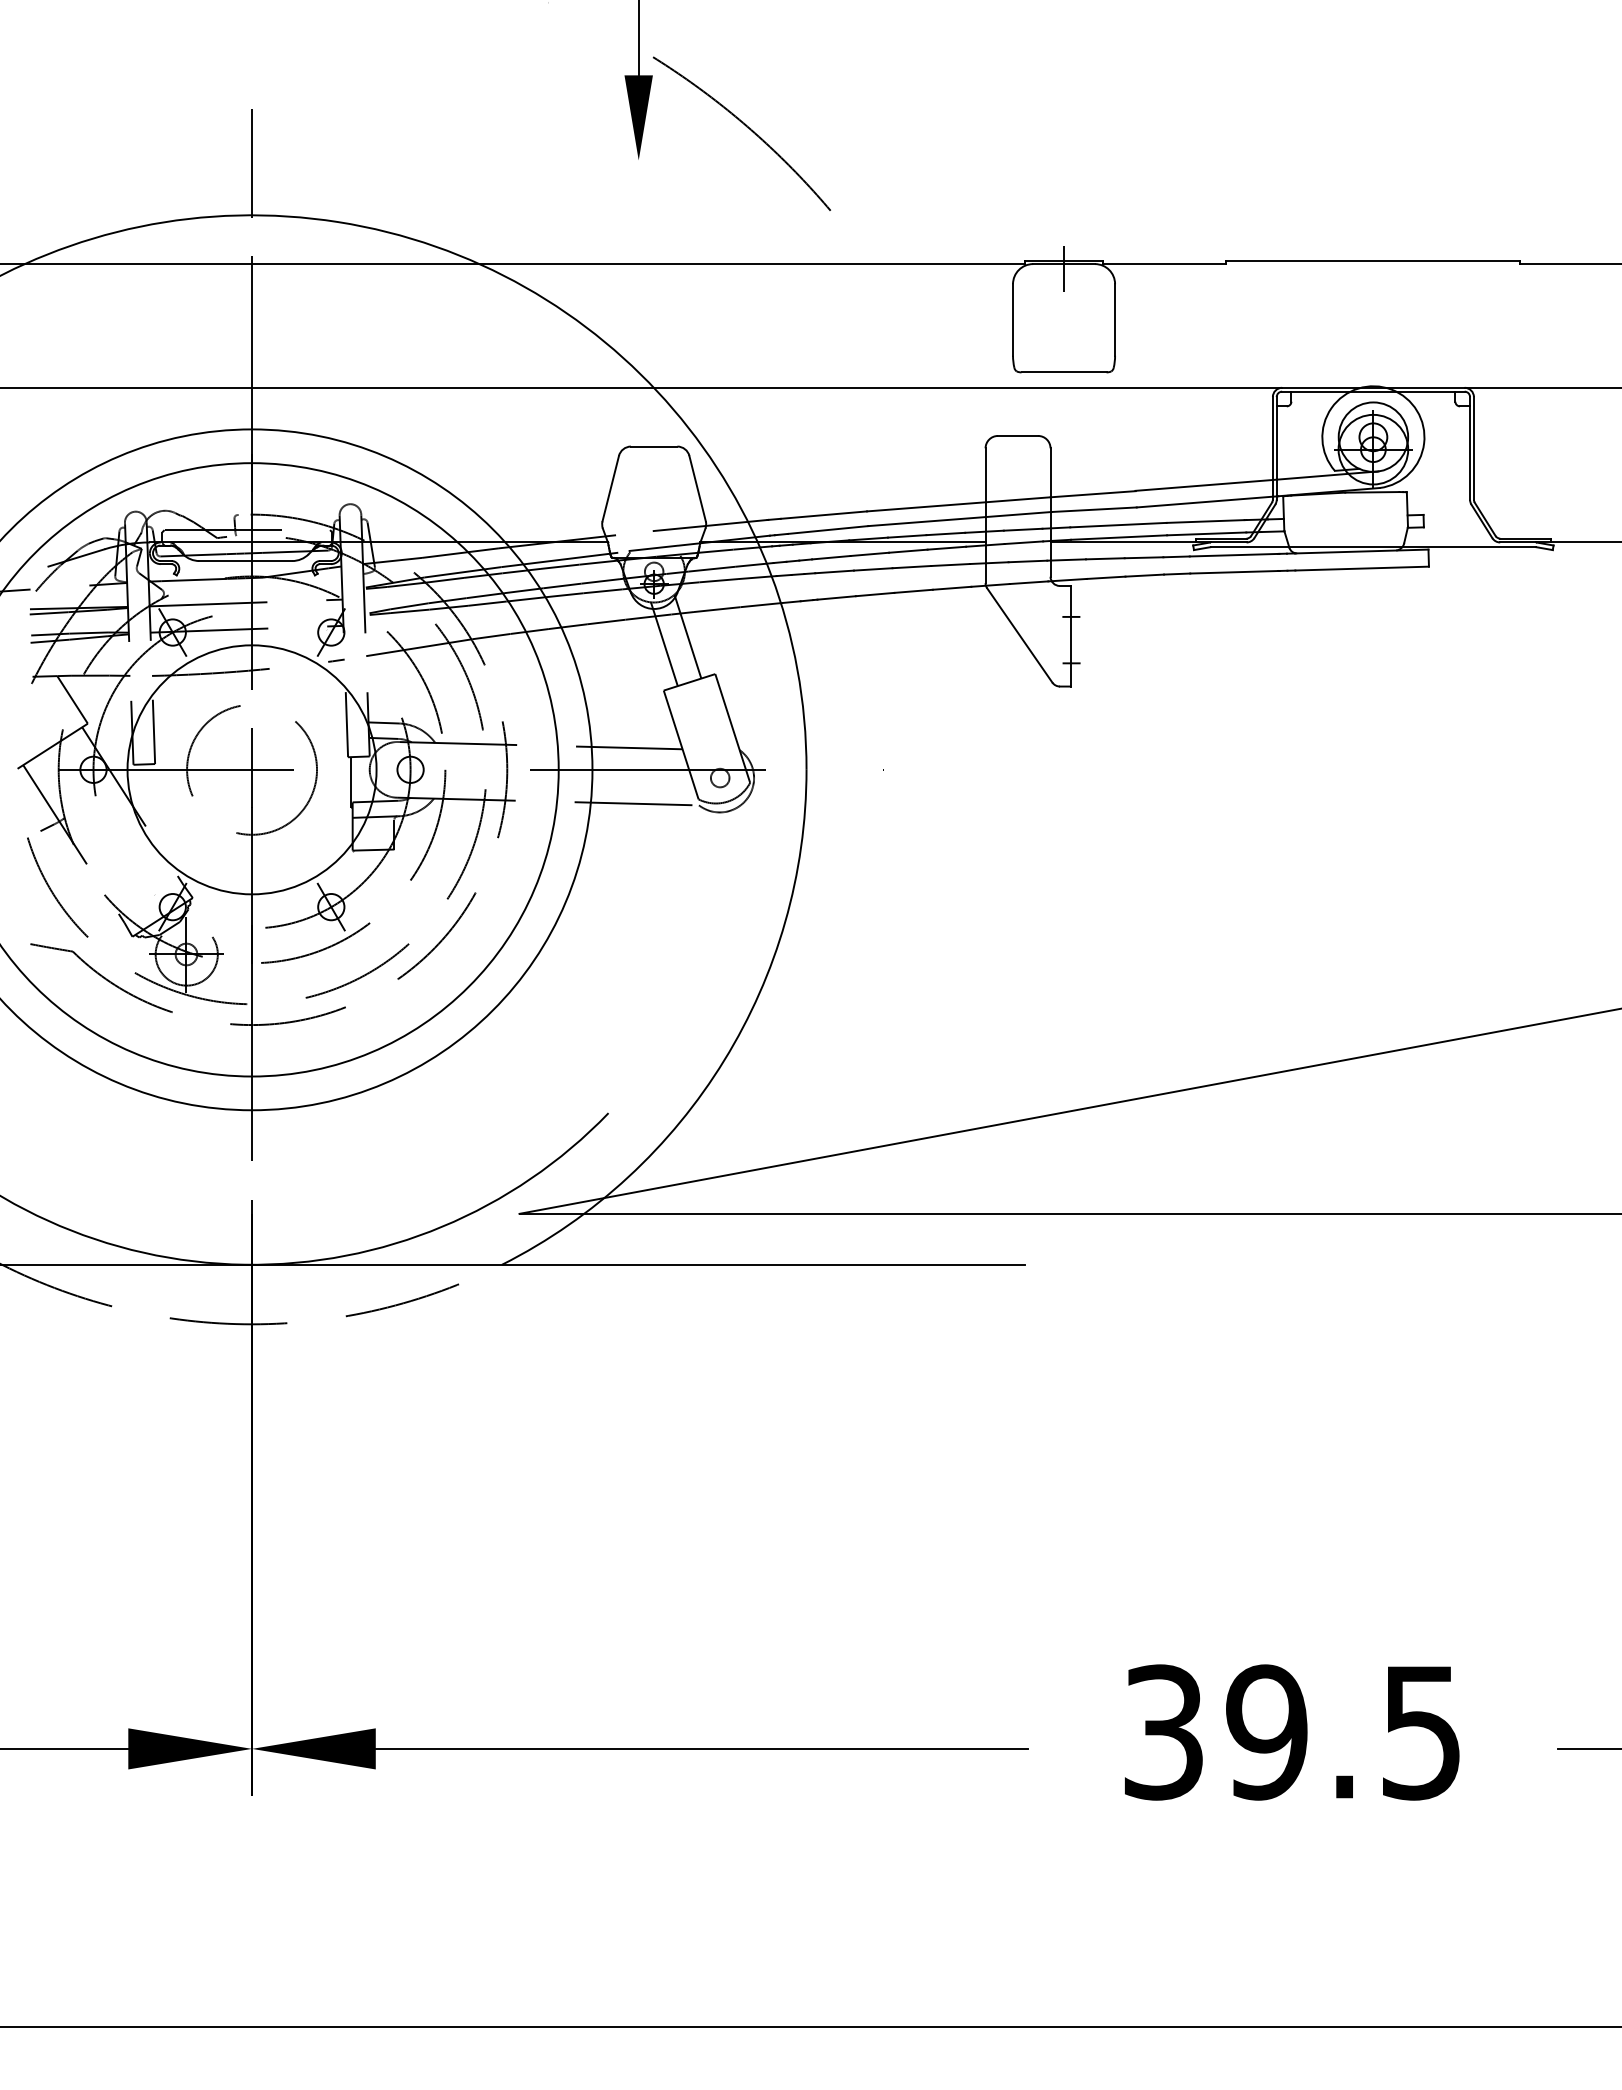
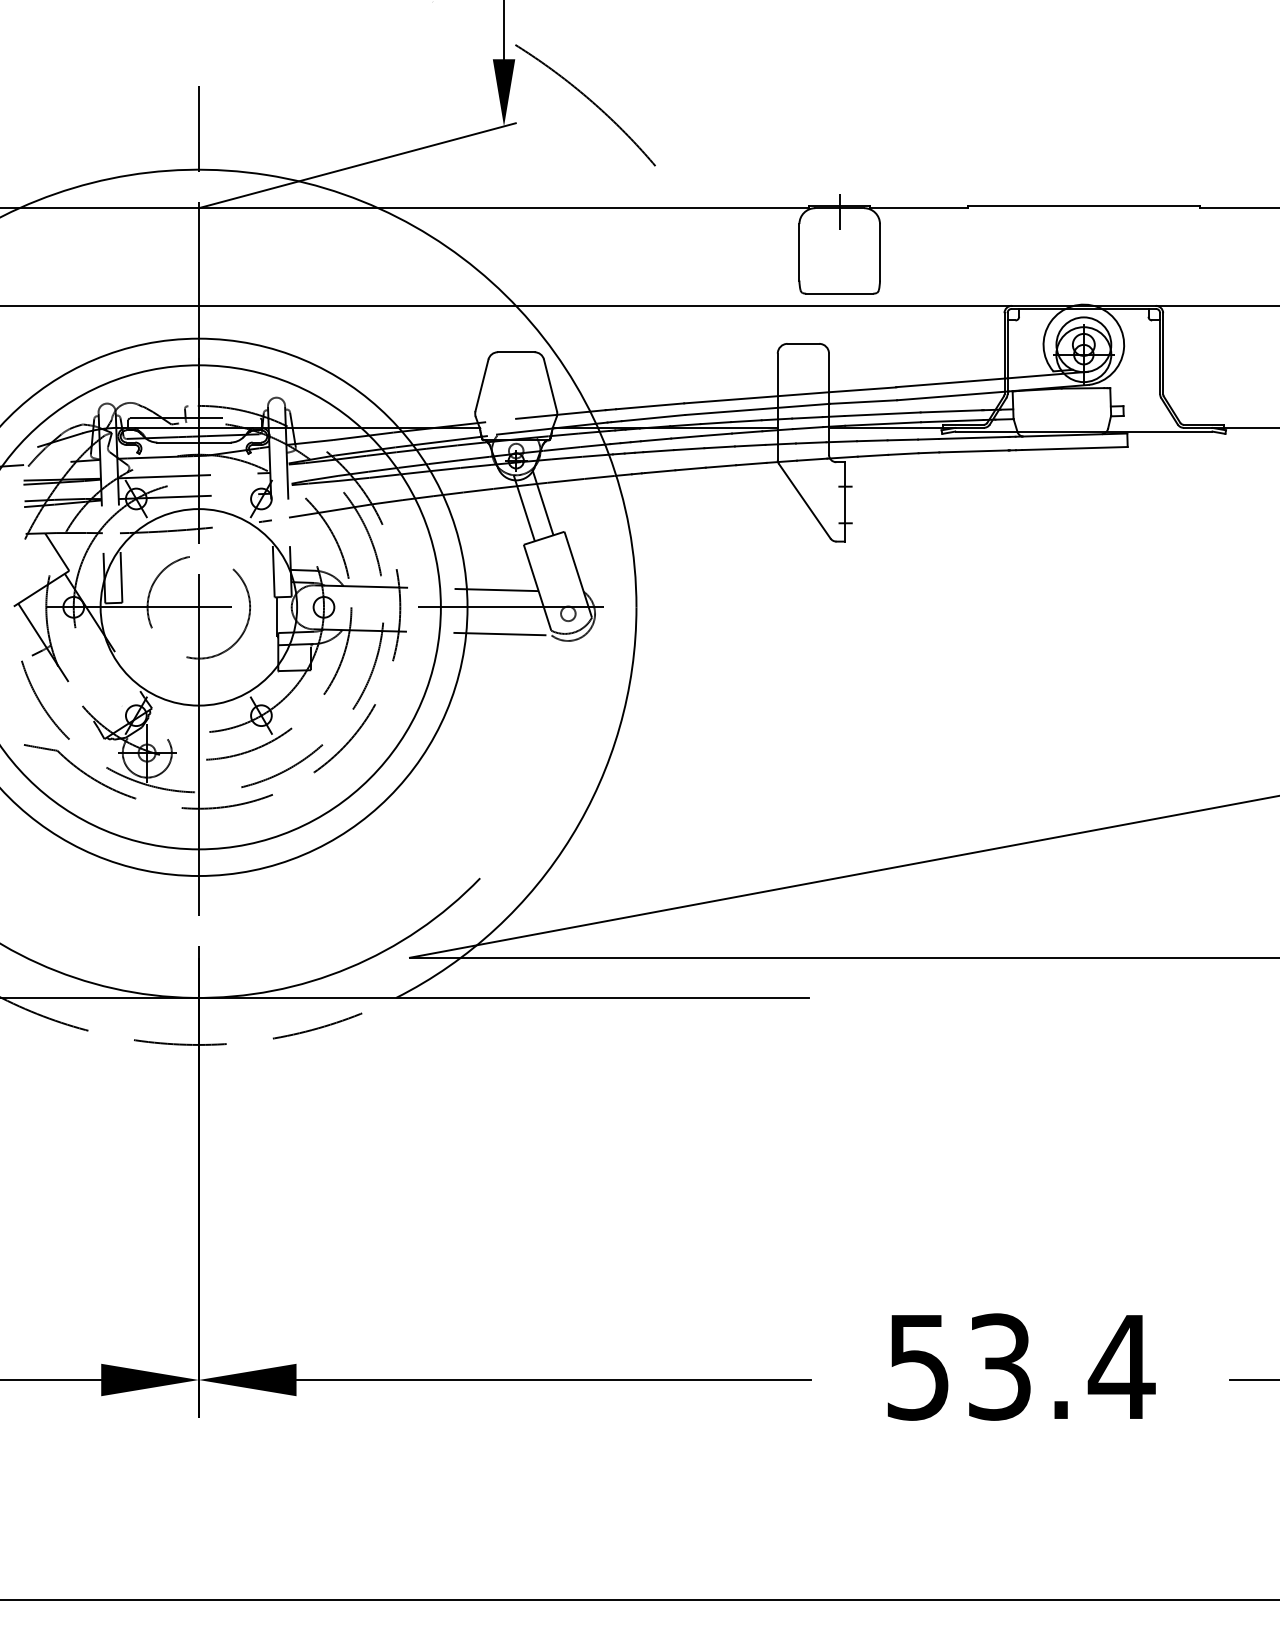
line: (452, 210) -> (357, 165), added
text: (1294, 1732) -> (1021, 1367), 39.5 -> 53.4

